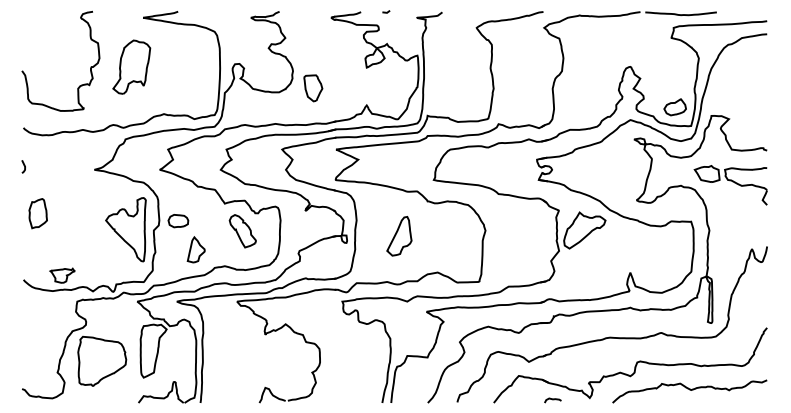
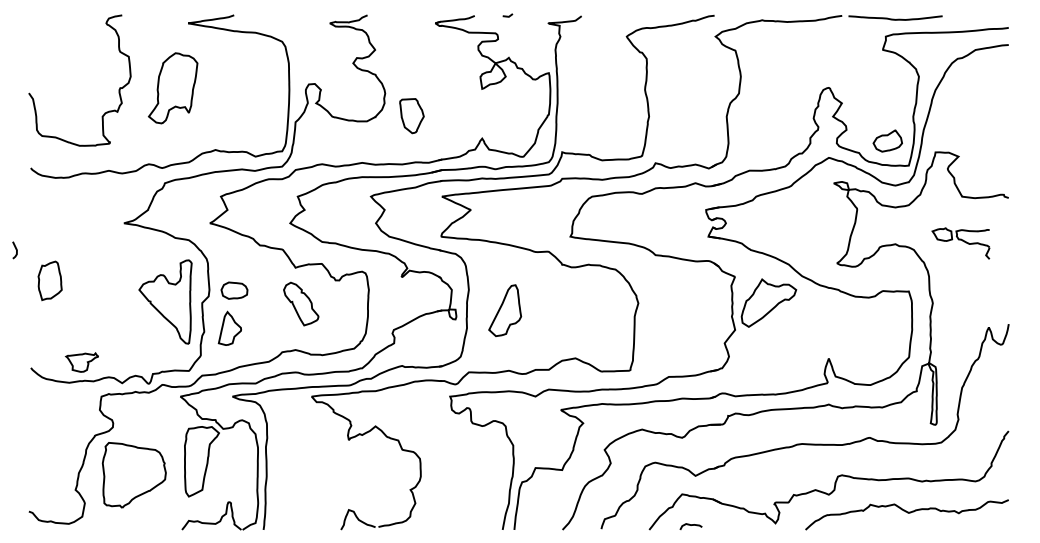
line: (24, 166) -> (15, 249), moved
part: (730, 185) -> (960, 243), size x0.6
part: (243, 230) -> (301, 303), moved
part: (399, 236) -> (505, 310), moved
part: (195, 249) -> (229, 327), moved
curve: (552, 399) -> (690, 525), moved

